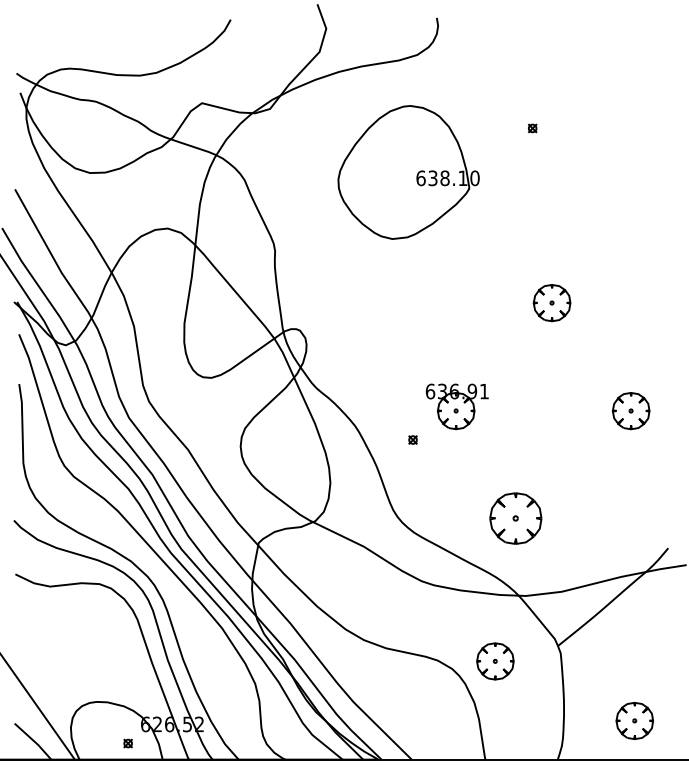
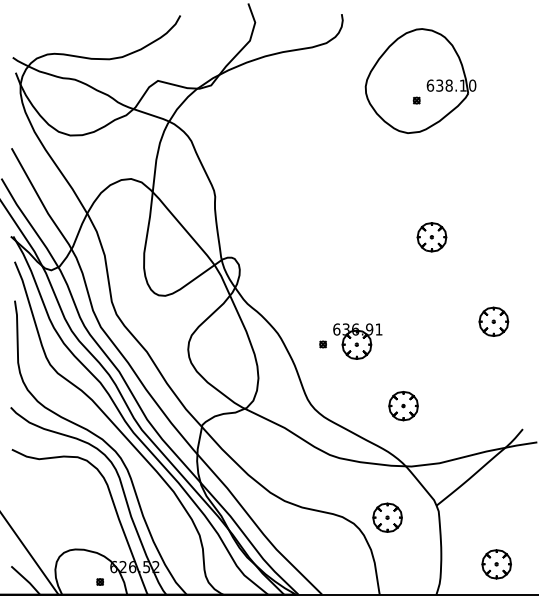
part: (408, 171) -> (420, 80), moved
part: (456, 406) -> (357, 341), moved
part: (515, 519) -> (403, 406), size x0.71

